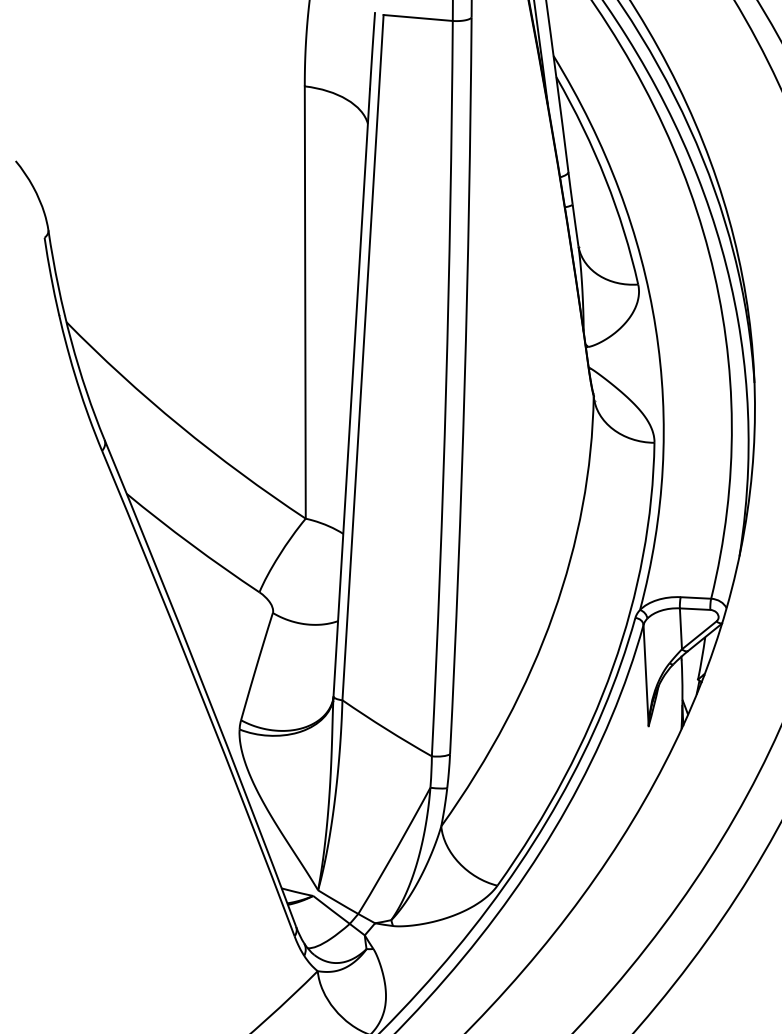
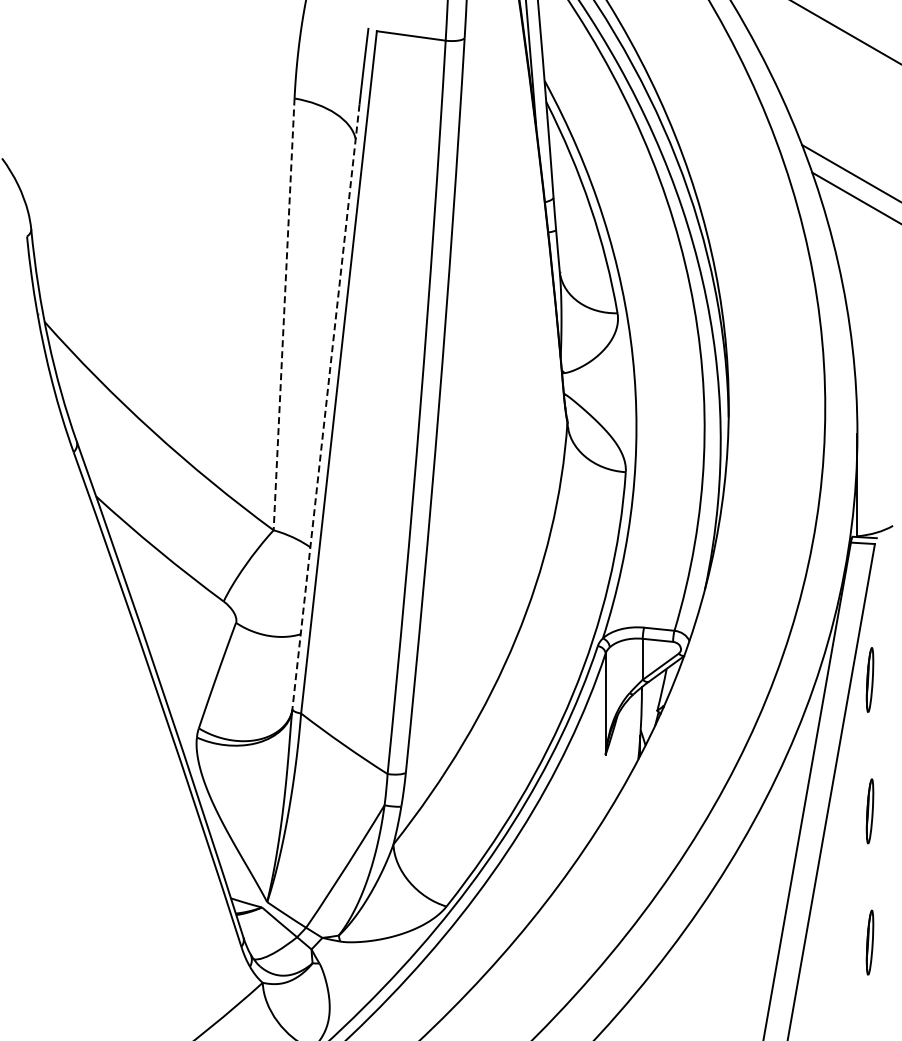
line: (305, 302) -> (284, 314), solid -> dashed
line: (351, 393) -> (325, 407), solid -> dashed

